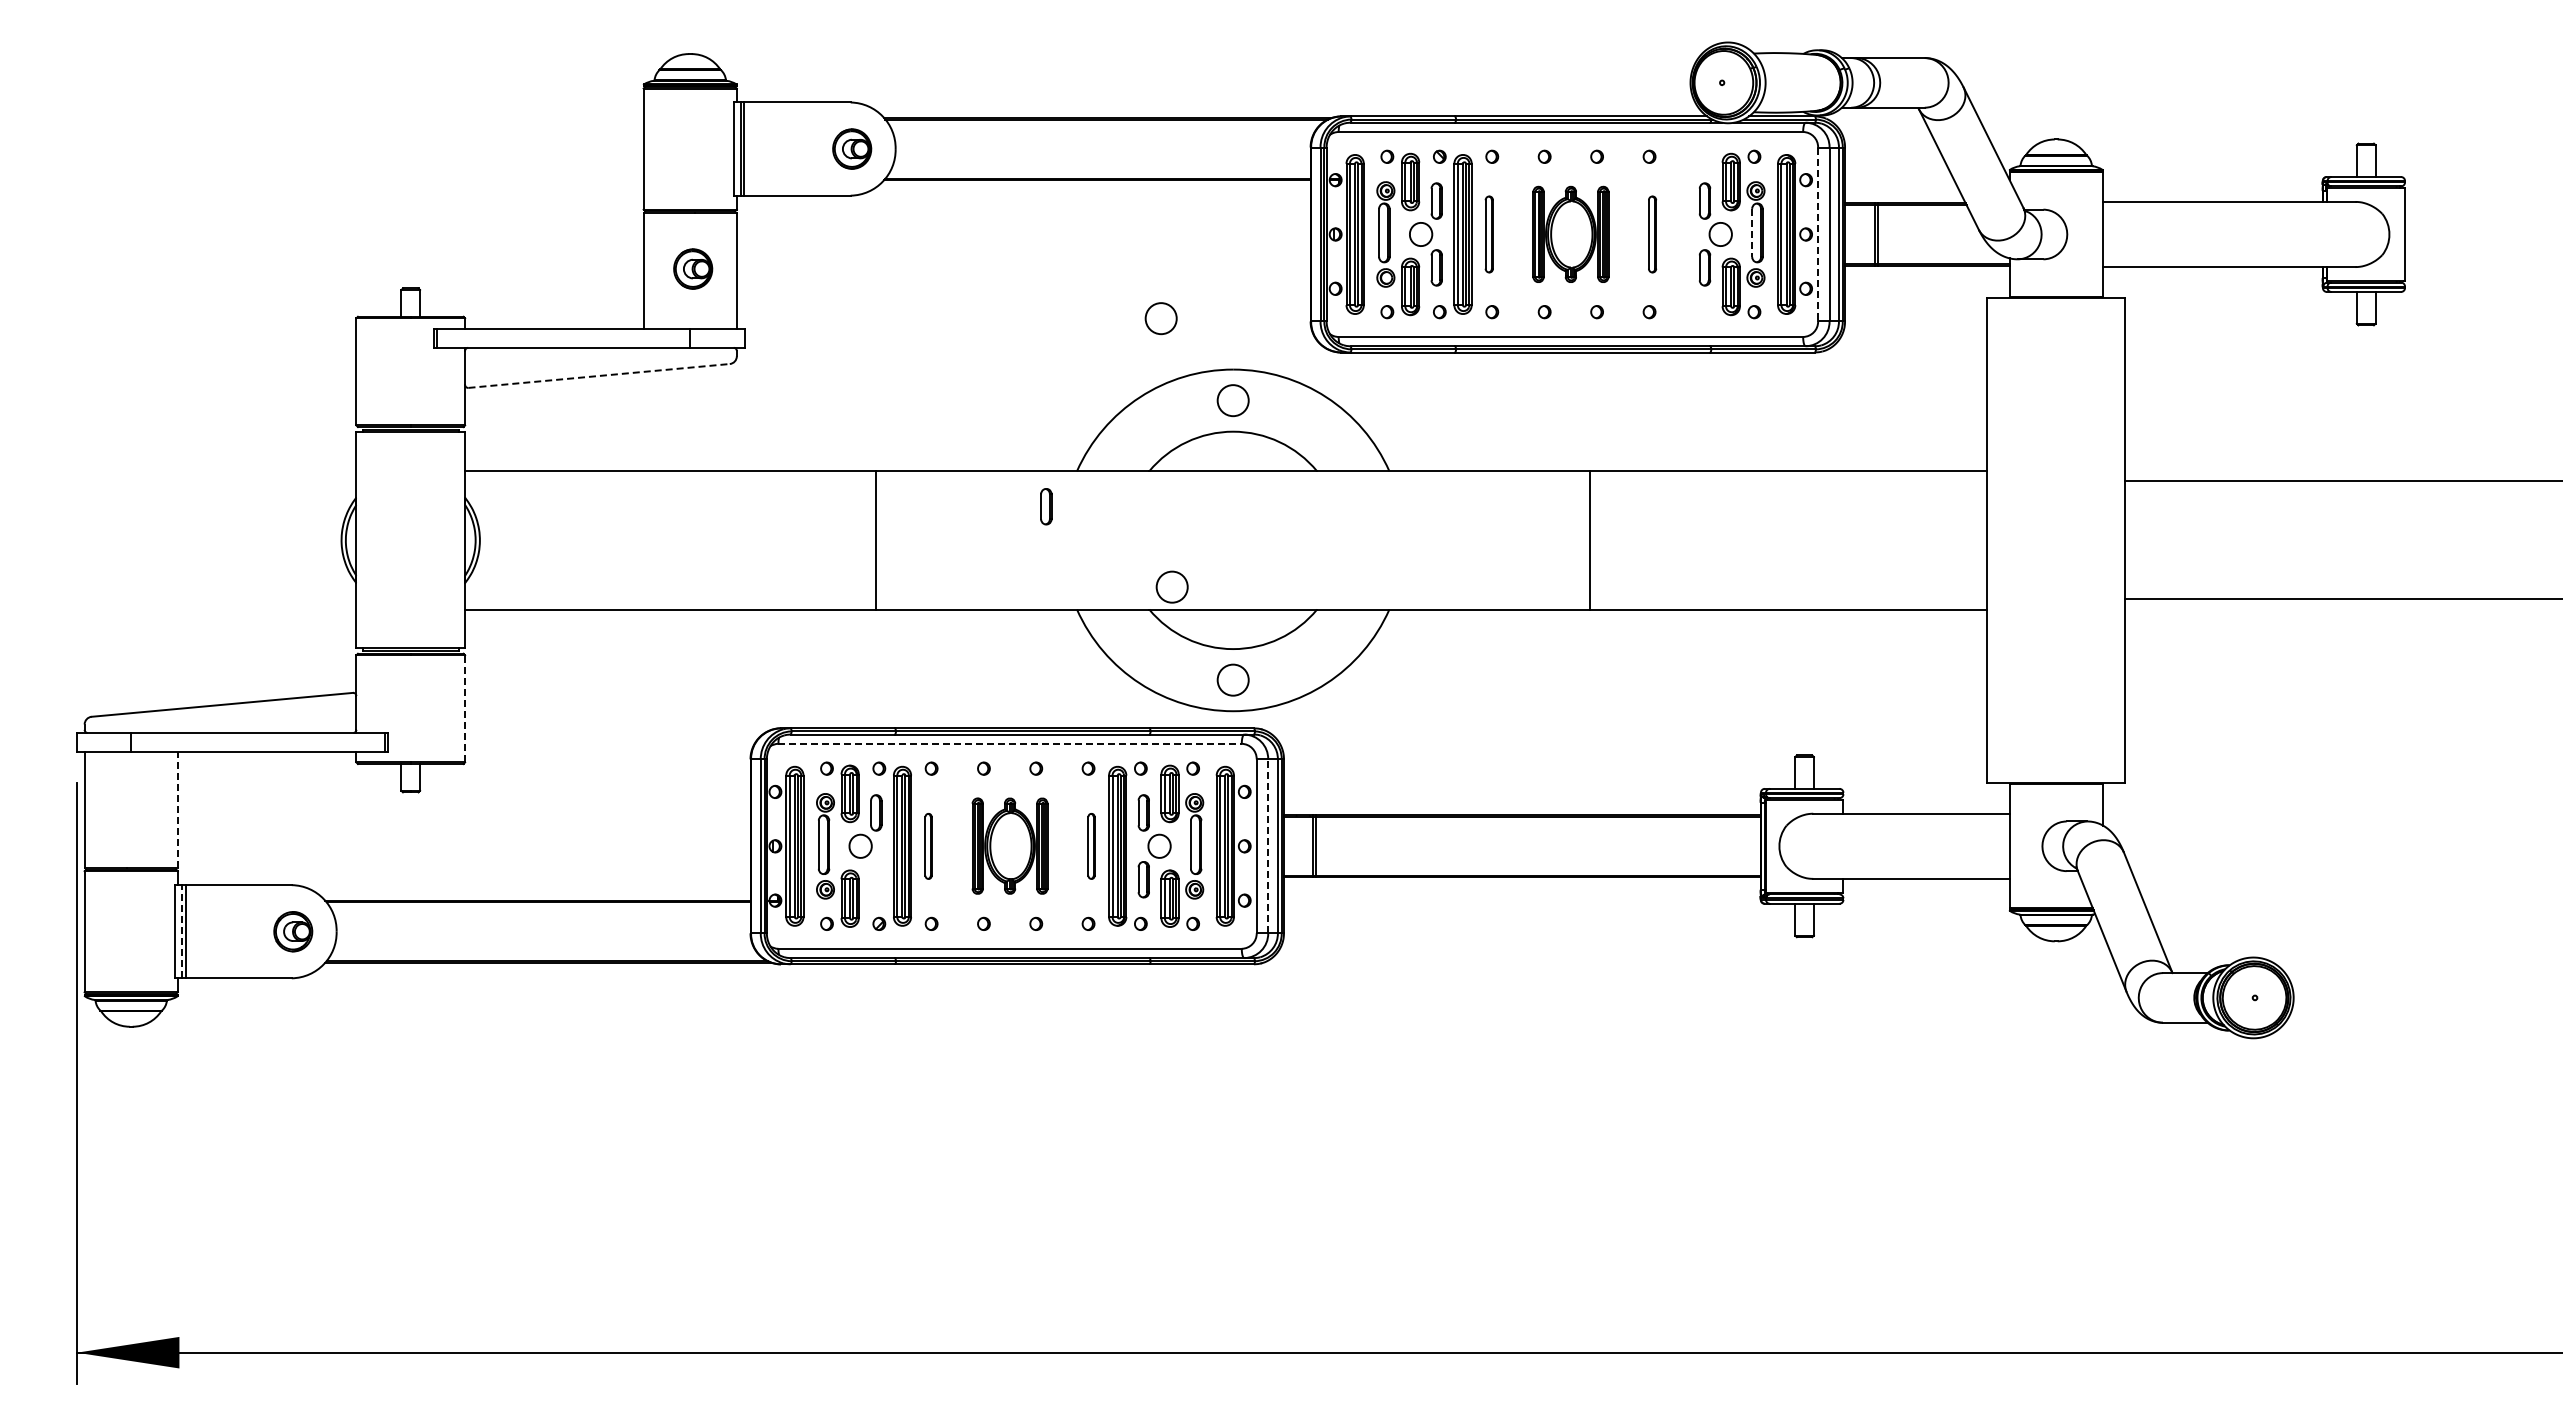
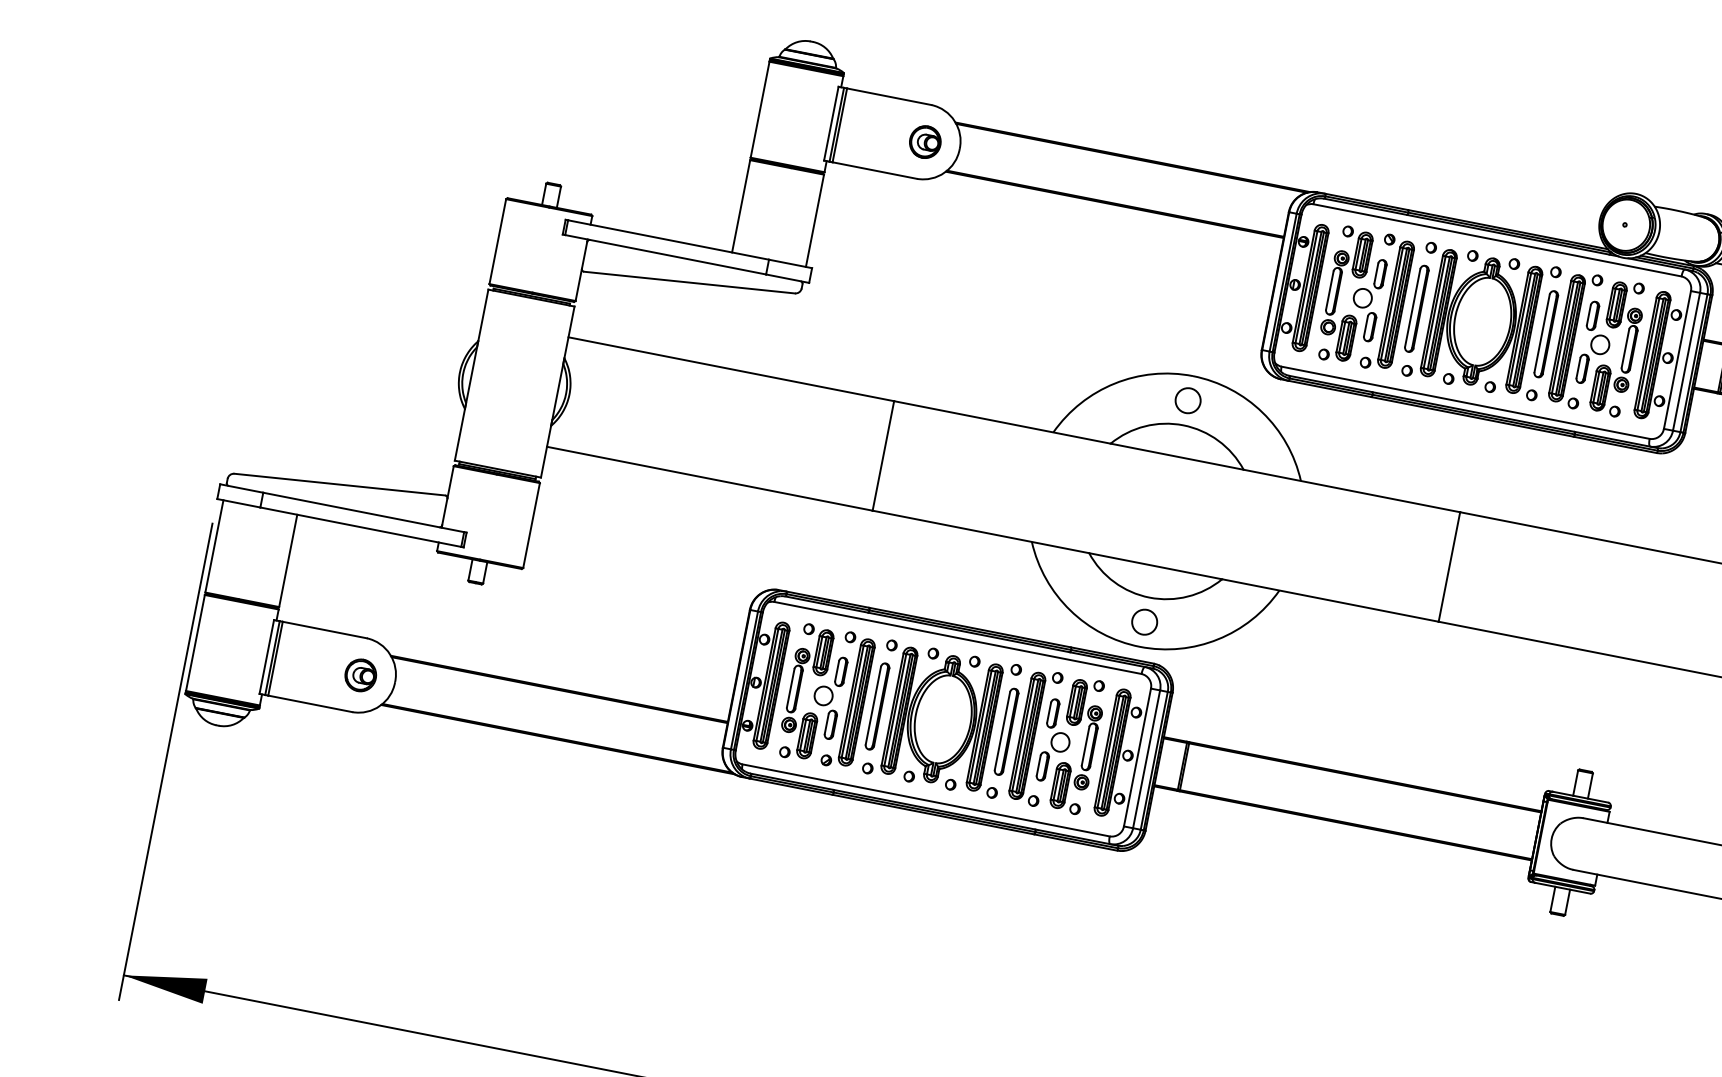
line: (1752, 233) -> (1625, 349), dashed -> solid
part: (1489, 234) -> (1417, 308), size x1.43
part: (1570, 234) -> (1481, 321), size x1.67
part: (1652, 234) -> (1546, 334), size x1.43
part: (1688, 234) -> (1574, 339), added
line: (1818, 234) -> (1677, 360), dashed -> solid
part: (693, 268) -> (781, 212), removed
circle: (1160, 318) -> (1143, 324), removed
line: (599, 375) -> (689, 282), dashed -> solid
part: (1046, 506) -> (831, 724), moved
circle: (1171, 586) -> (1110, 538), removed
line: (465, 708) -> (531, 525), dashed -> solid
line: (1010, 743) -> (958, 637), dashed -> solid
line: (177, 809) -> (288, 560), dashed -> solid
part: (1009, 845) -> (941, 718), size x1.67
part: (928, 846) -> (877, 706), size x1.67
part: (1091, 846) -> (1006, 731), size x1.67
line: (1268, 846) -> (1146, 759), dashed -> solid
line: (181, 931) -> (272, 657), dashed -> solid

